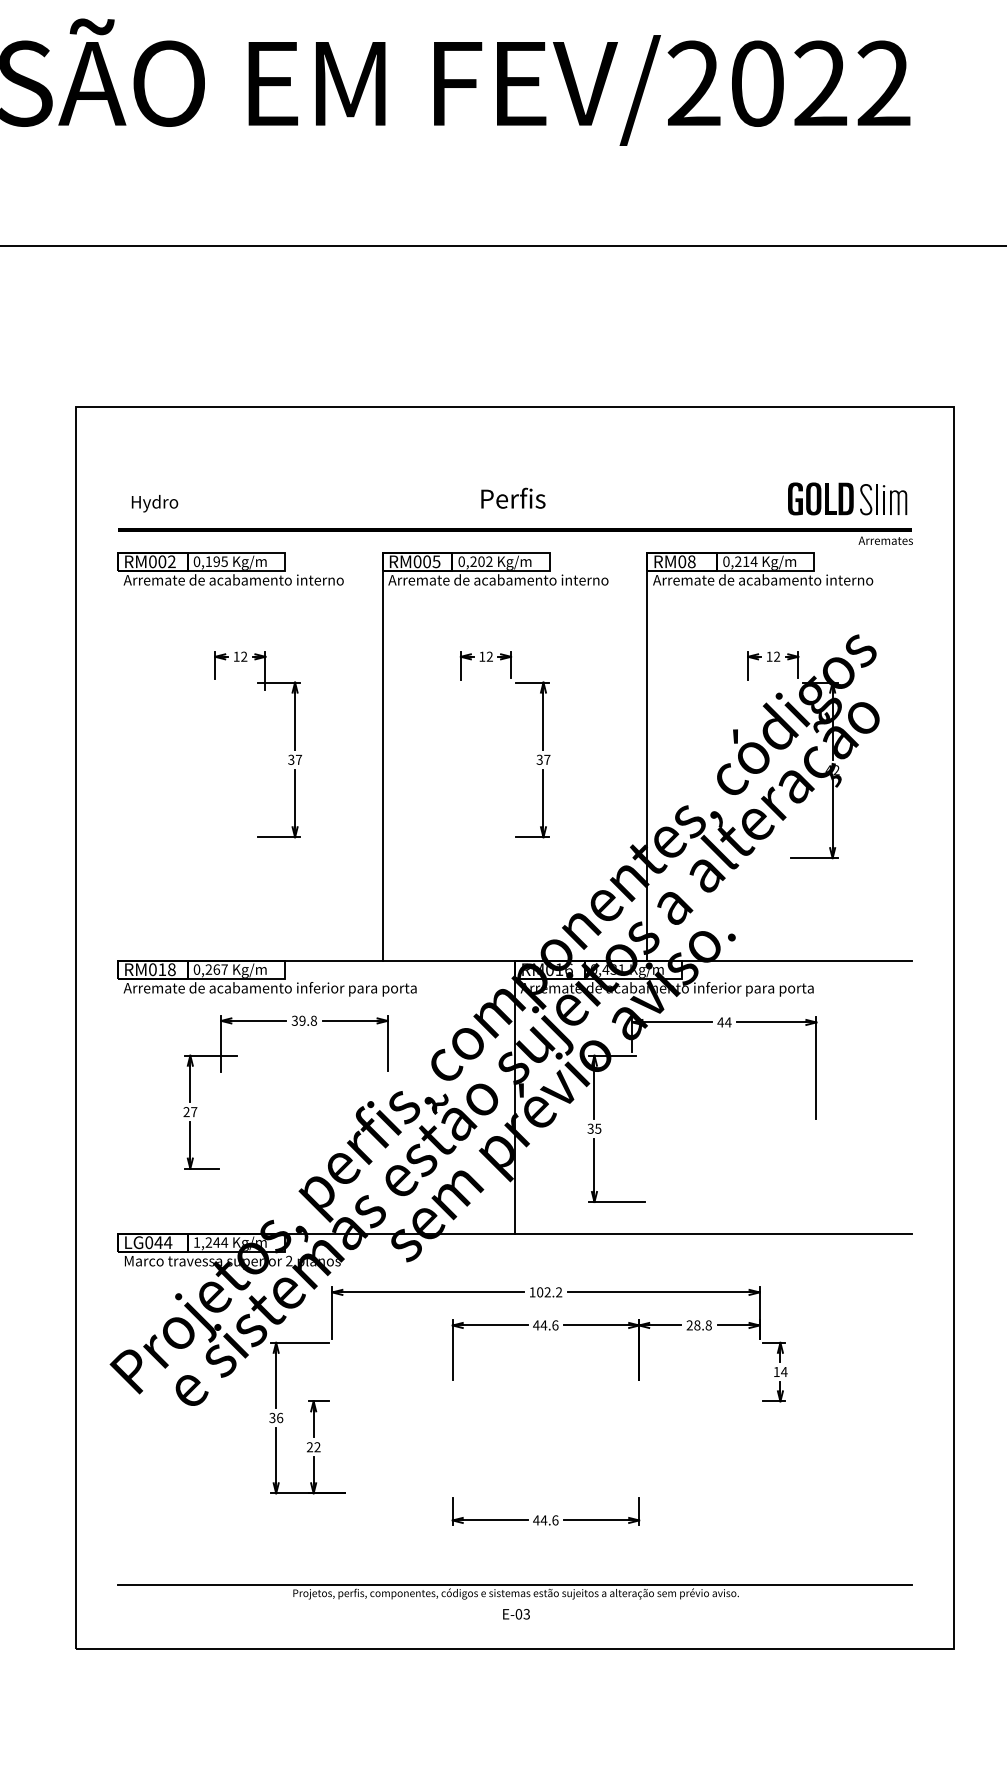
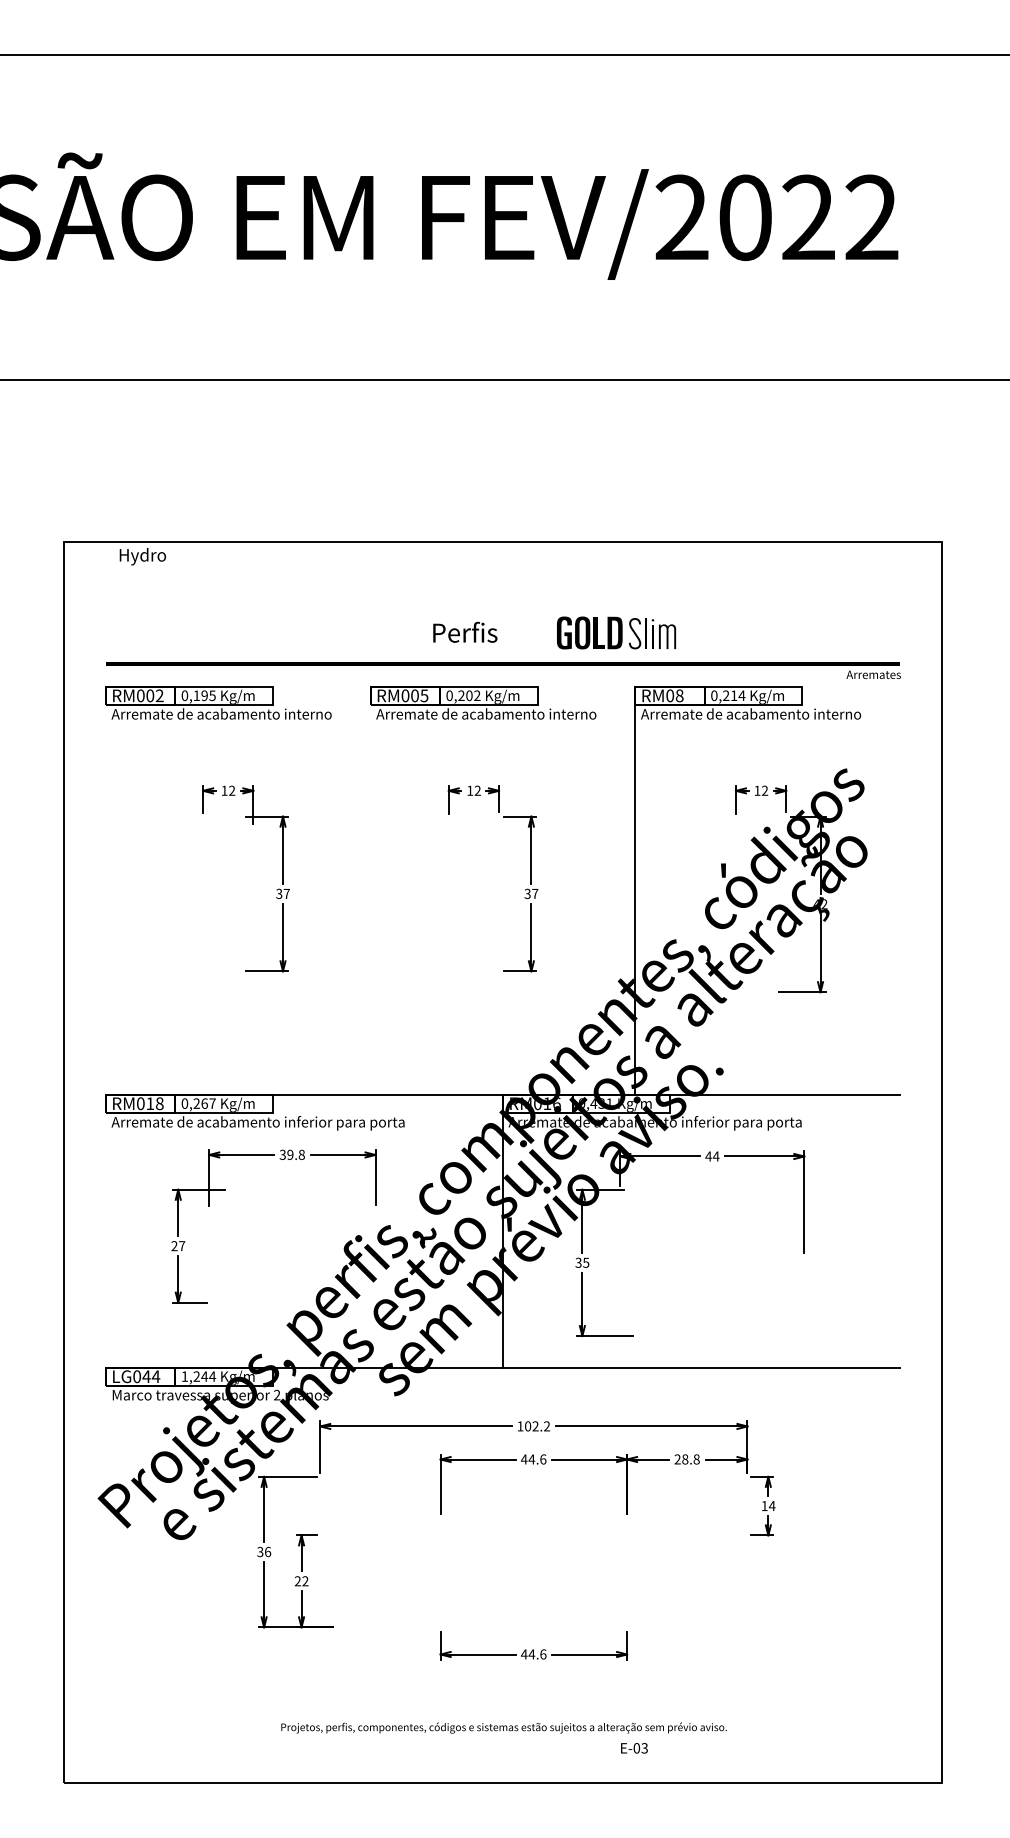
text: (513, 497) -> (465, 631), moved
part: (847, 498) -> (616, 632), moved
text: (154, 503) -> (142, 556), moved
line: (382, 761) -> (370, 895), removed
line: (514, 1585) -> (502, 1719), removed
text: (516, 1614) -> (634, 1748), moved

